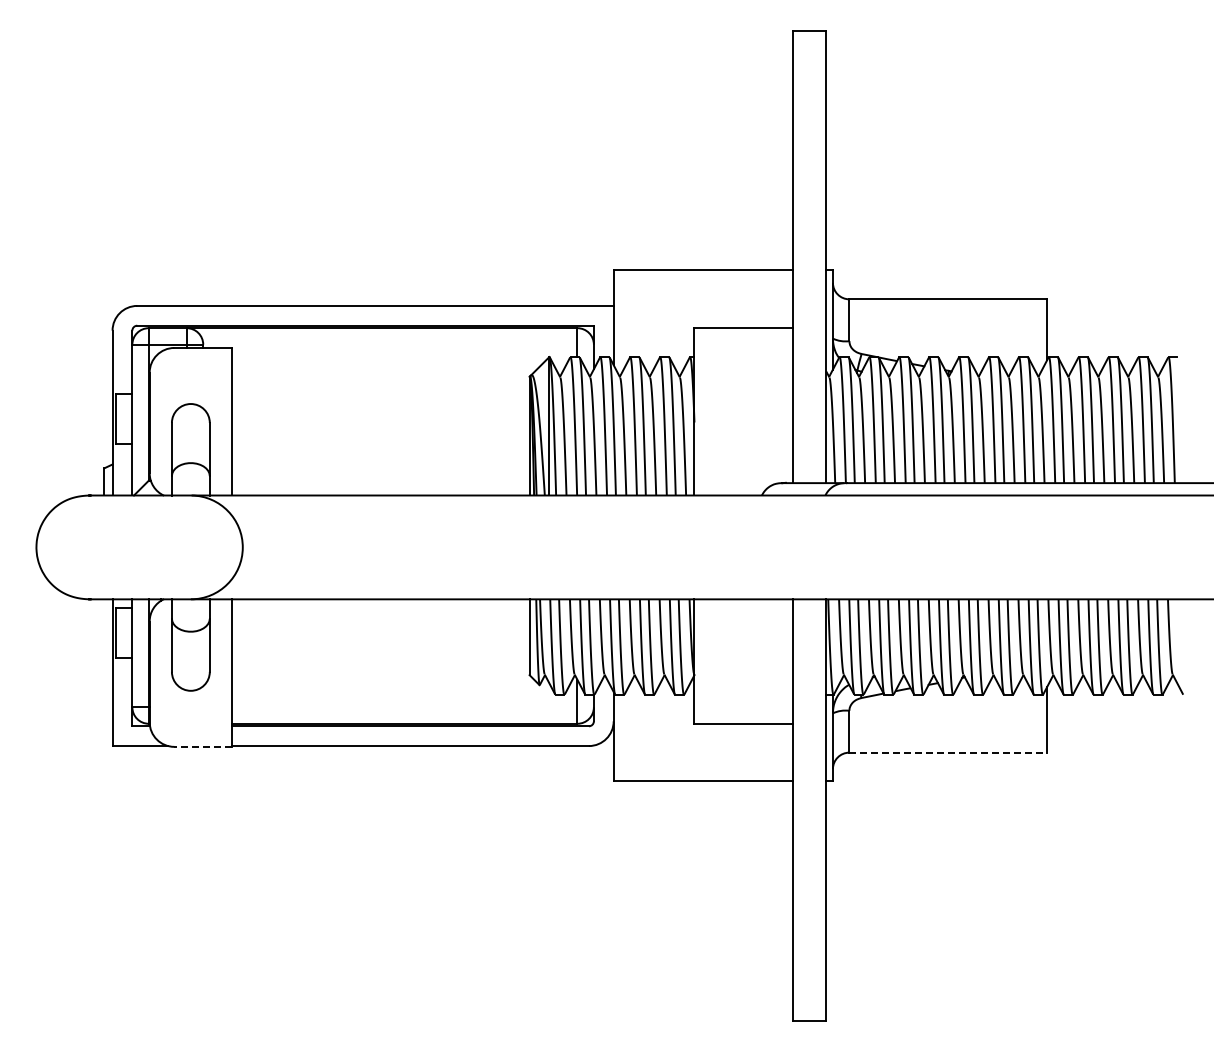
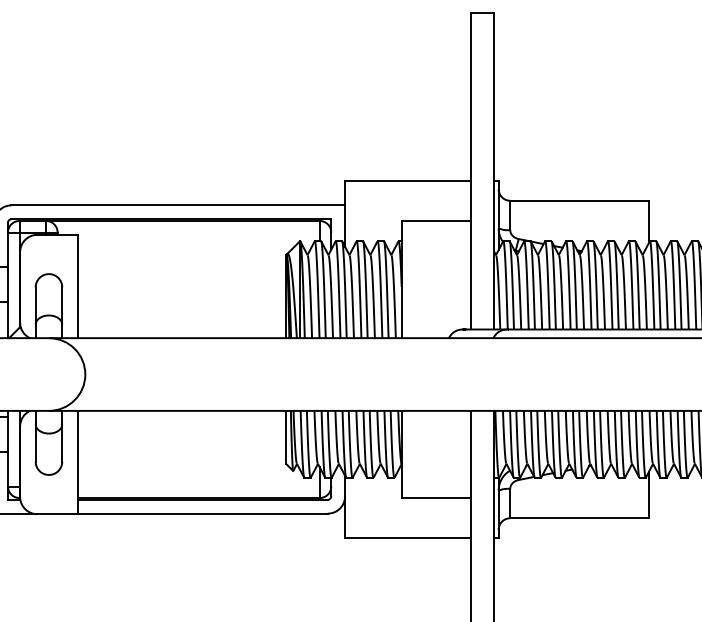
line: (203, 746) -> (57, 513), dashed -> solid
line: (948, 752) -> (579, 518), dashed -> solid

